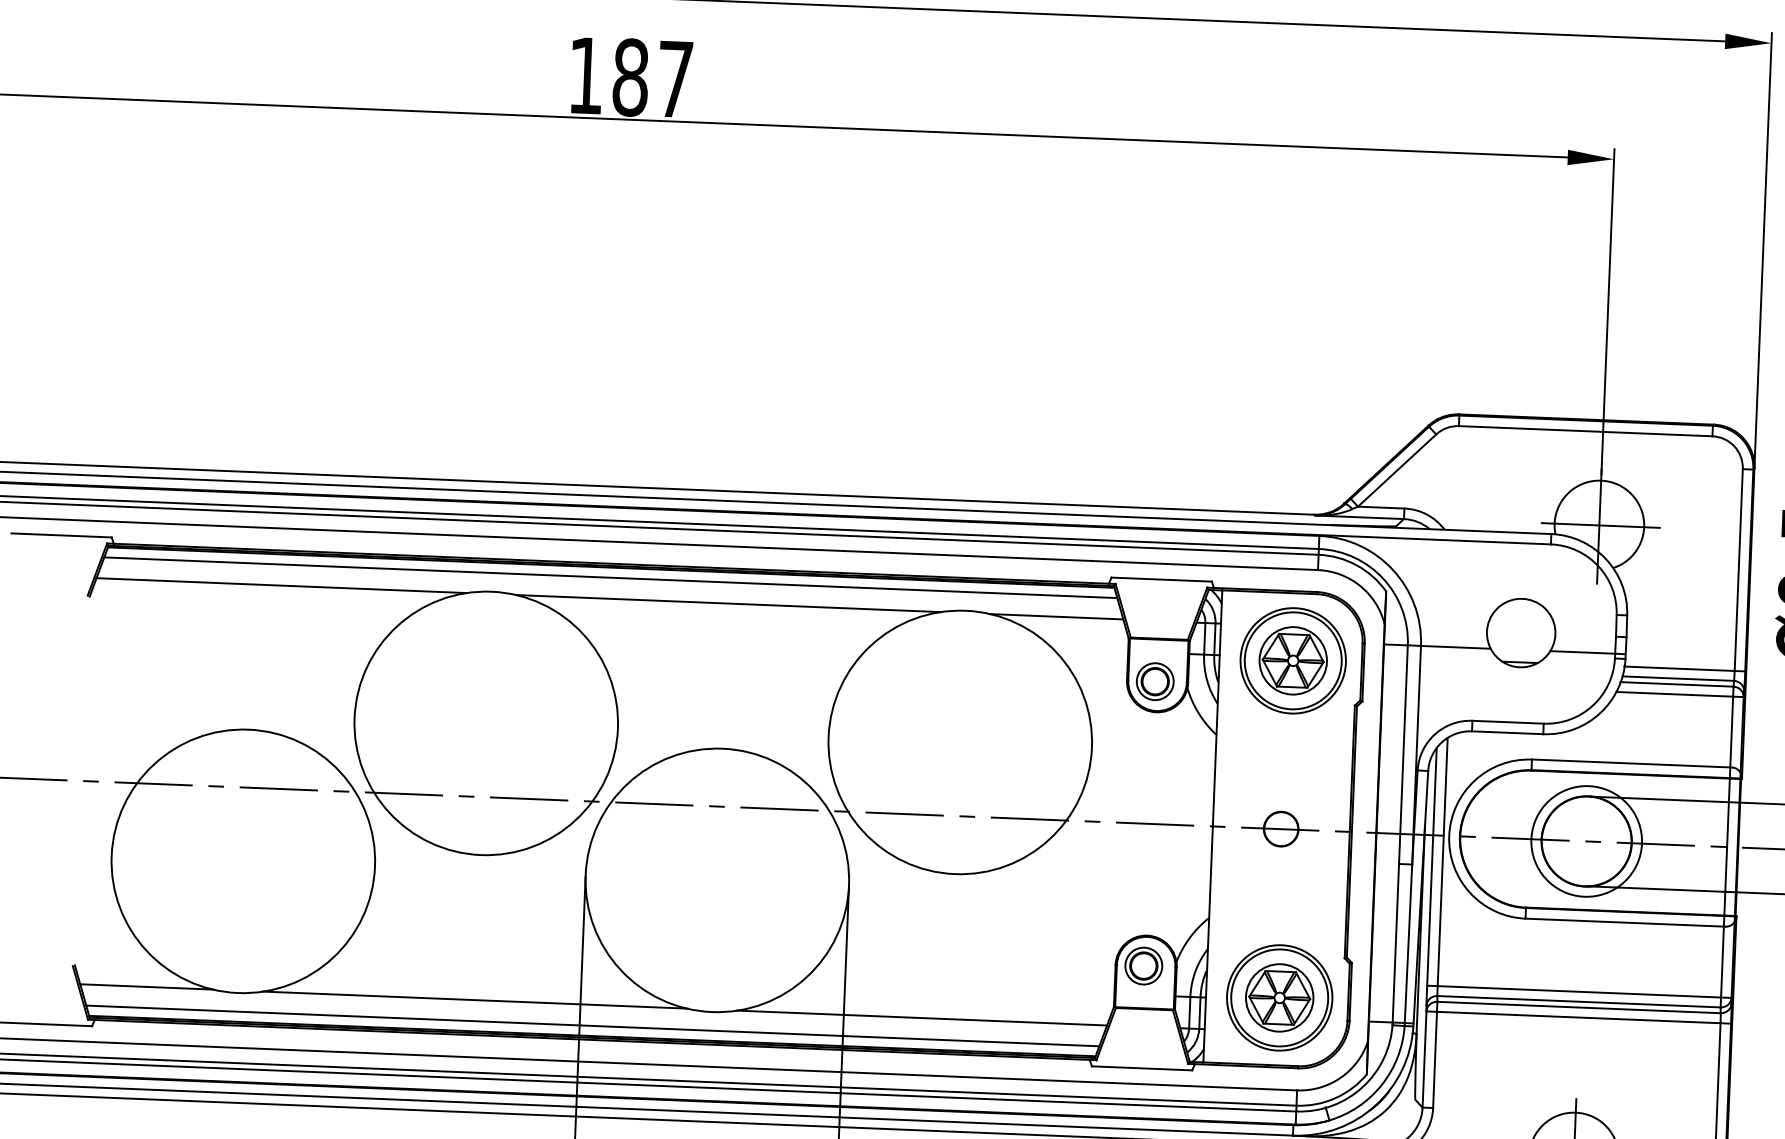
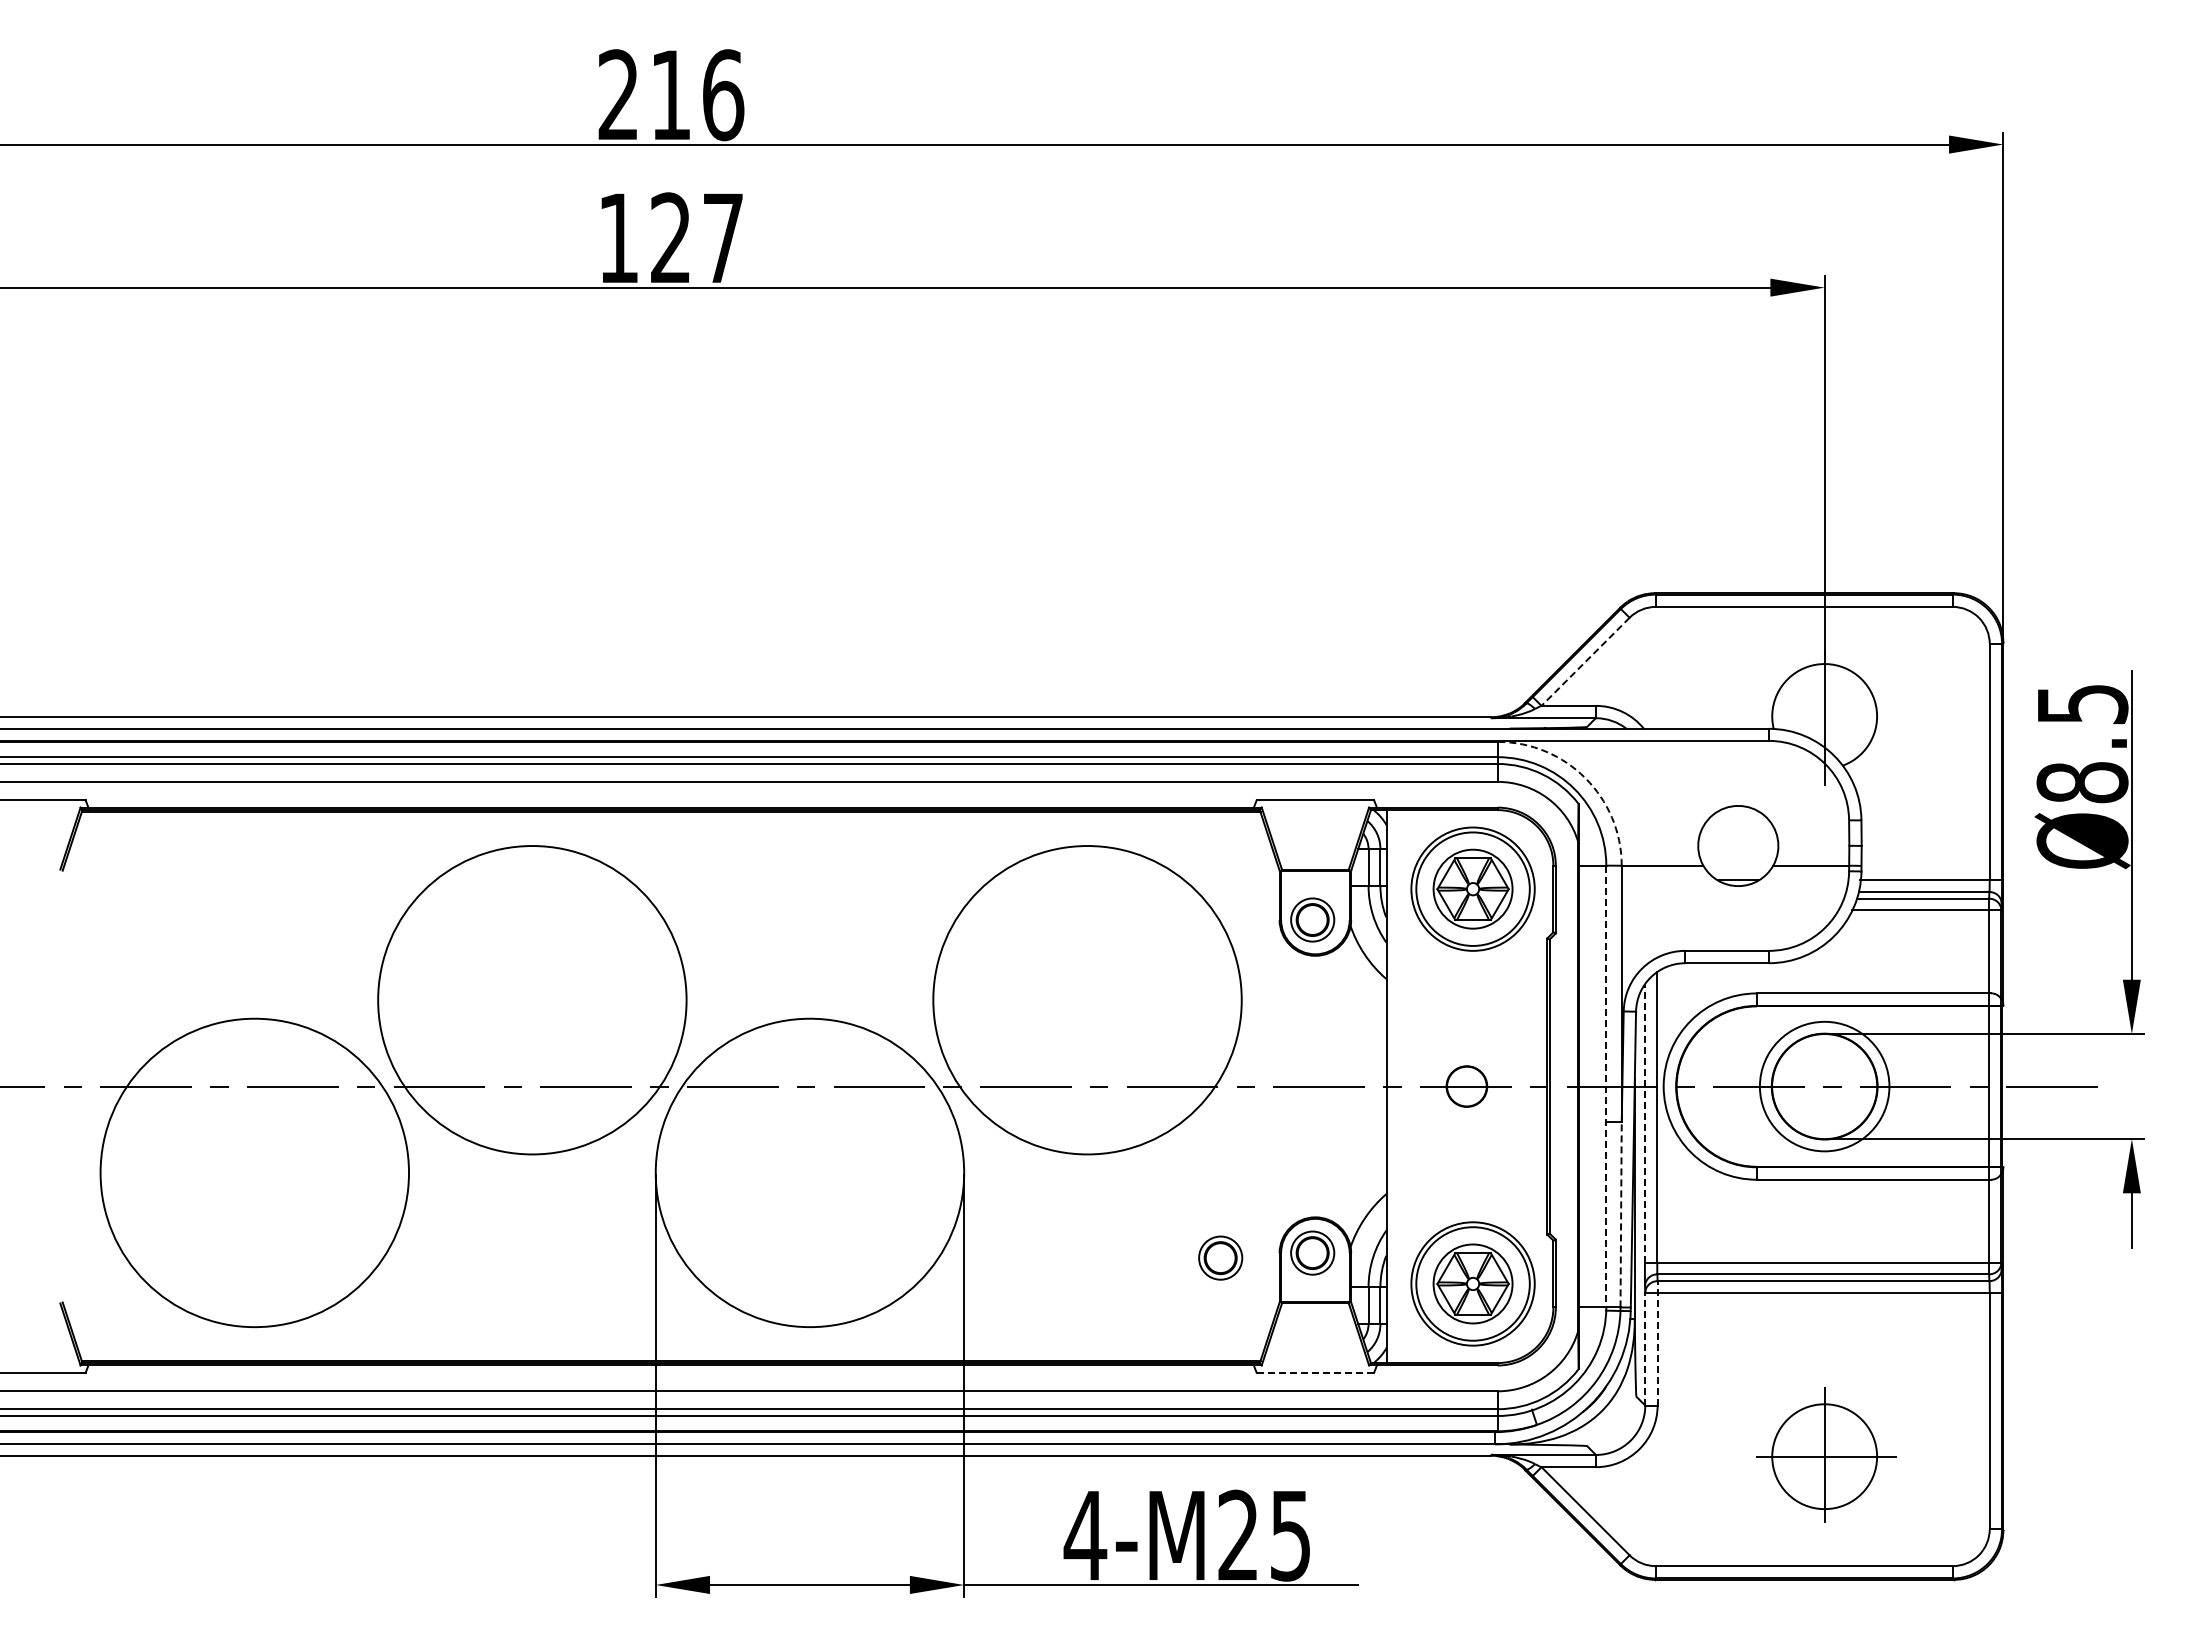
text: (630, 77) -> (670, 238), 187 -> 127
line: (1397, 471) -> (1585, 662), solid -> dashed
line: (1600, 525) -> (1826, 716), removed
arc: (1393, 570) -> (1585, 778), solid -> dashed
line: (610, 578) -> (670, 824), removed
line: (281, 585) -> (286, 848), removed
line: (728, 603) -> (809, 848), removed
line: (1056, 616) -> (1194, 848), removed
line: (1400, 833) -> (1606, 1086), solid -> dashed
line: (1431, 866) -> (1644, 1123), solid -> dashed
line: (1408, 943) -> (1621, 1214), solid -> dashed
part: (1064, 966) -> (1220, 1257), added
line: (146, 987) -> (147, 1324), removed
line: (475, 1000) -> (532, 1324), removed
line: (921, 1018) -> (1055, 1324), removed
line: (592, 1026) -> (670, 1349), removed
line: (1435, 1054) -> (1657, 1342), solid -> dashed
line: (1424, 1058) -> (1645, 1348), solid -> dashed
line: (1142, 1068) -> (1315, 1372), solid -> dashed

